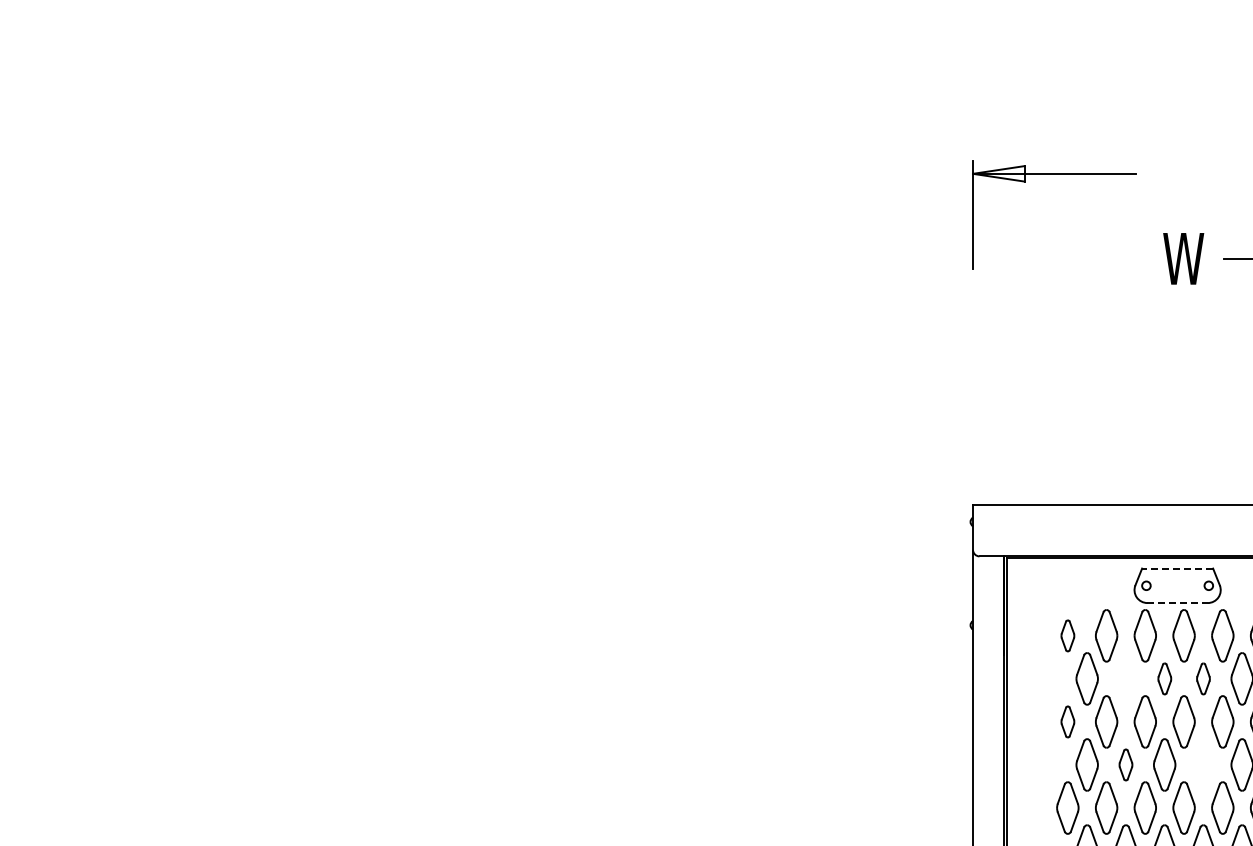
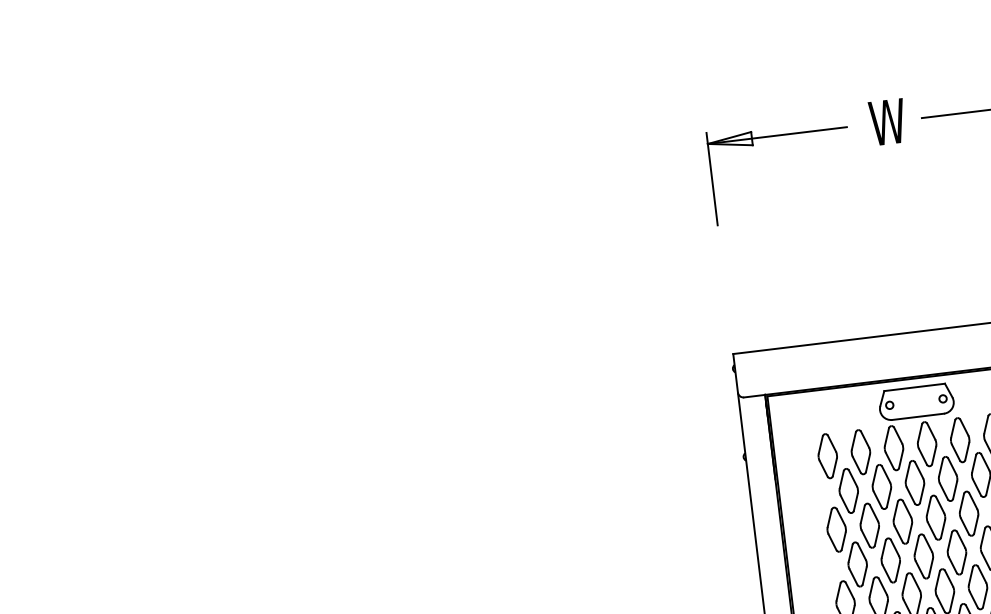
part: (1054, 174) -> (777, 136), moved
line: (1177, 568) -> (914, 387), dashed -> solid
line: (1178, 603) -> (918, 417), dashed -> solid
part: (1067, 635) -> (827, 455), size x1.67
part: (1125, 678) -> (881, 486), added
part: (1164, 678) -> (914, 482), size x1.67
part: (1203, 678) -> (948, 478), size x1.67
part: (1067, 721) -> (836, 529), size x1.67
part: (1125, 764) -> (890, 560), size x1.67
part: (1203, 764) -> (956, 552), added

